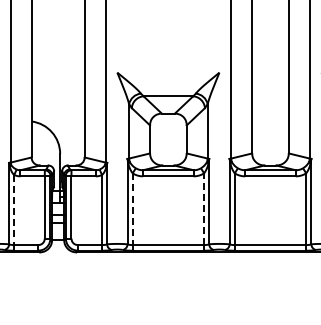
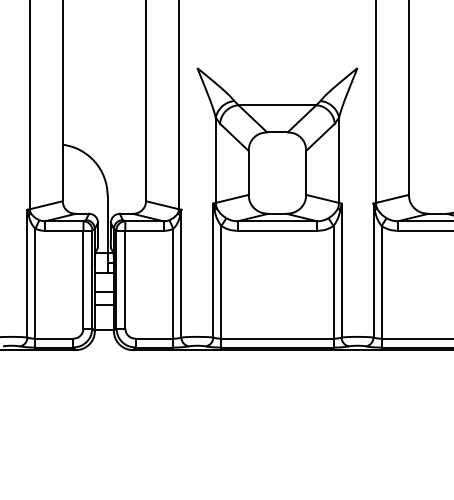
line: (132, 209) -> (221, 282), dashed -> solid
line: (204, 209) -> (334, 282), dashed -> solid
line: (14, 210) -> (35, 284), dashed -> solid

